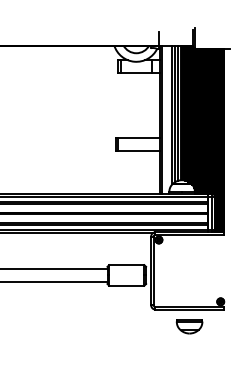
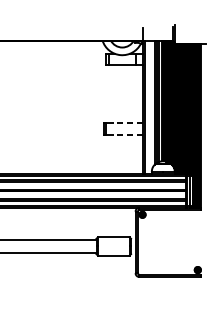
line: (138, 137) -> (124, 122), solid -> dashed
line: (138, 150) -> (124, 134), solid -> dashed
part: (189, 326) -> (169, 292), removed

